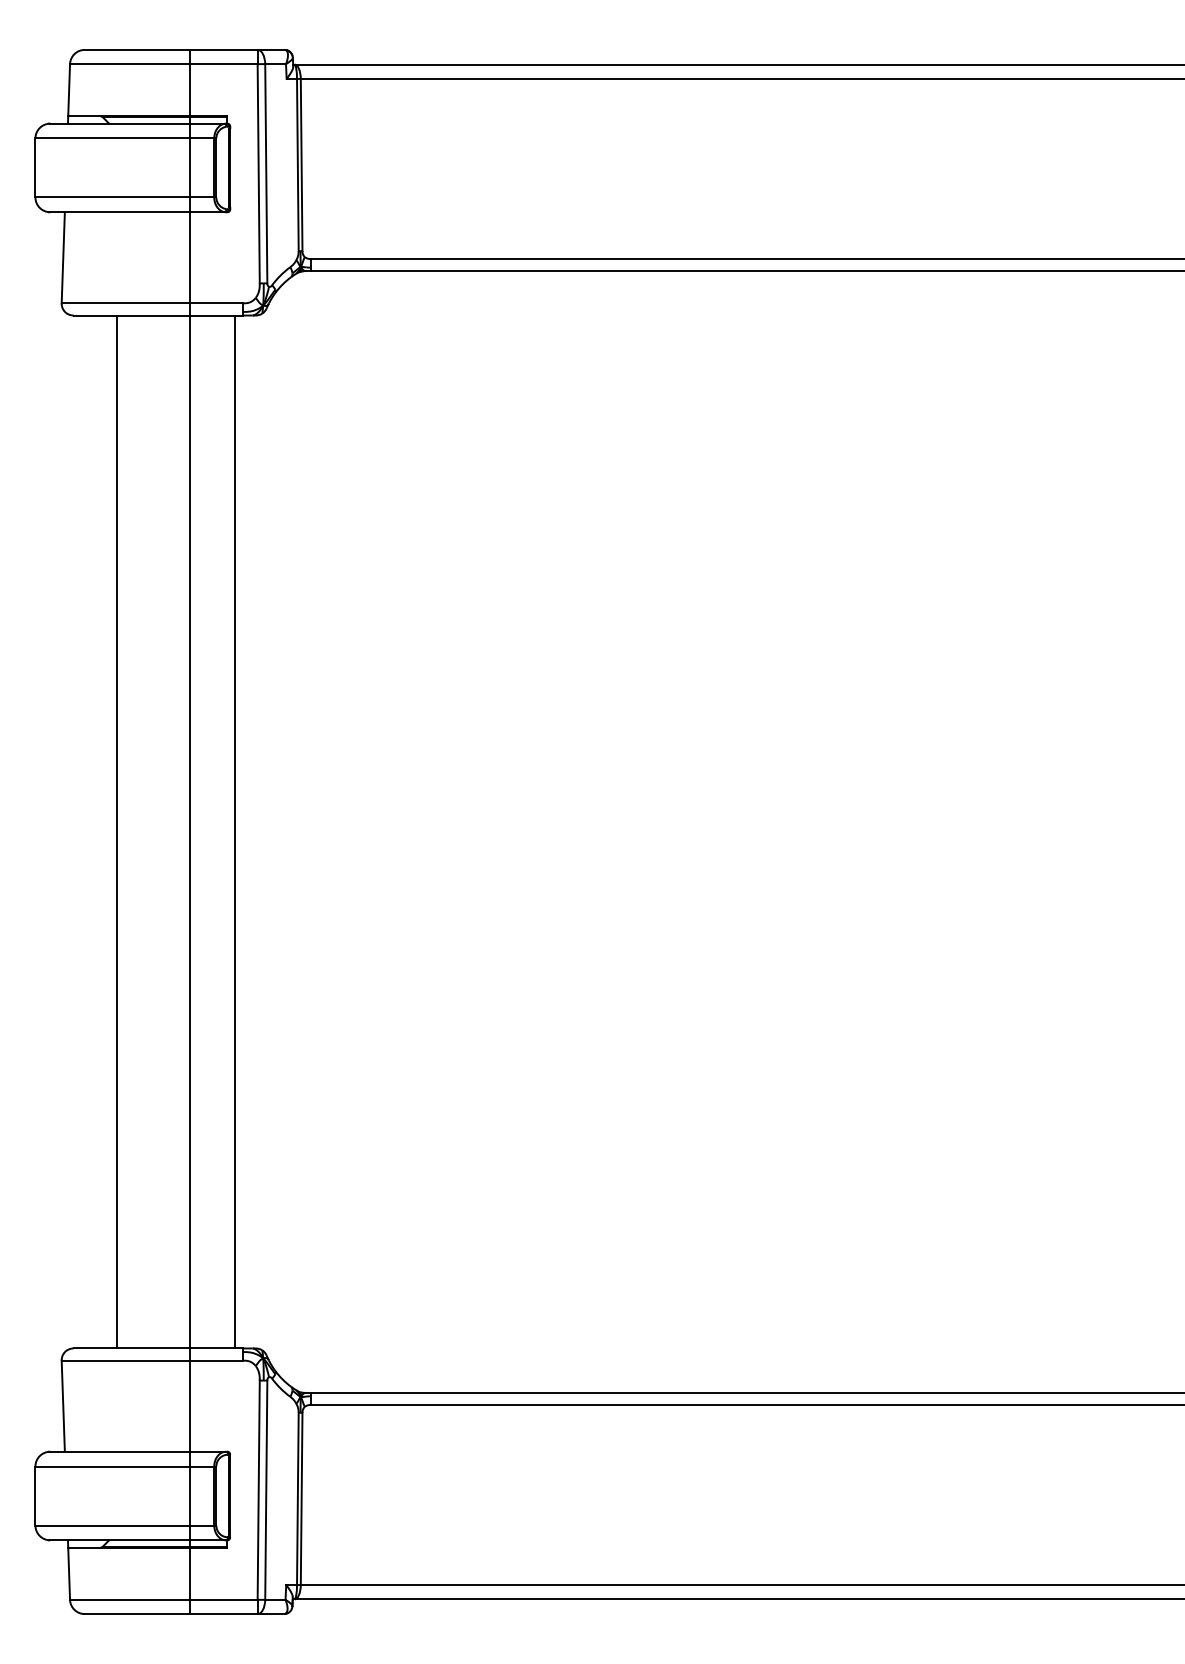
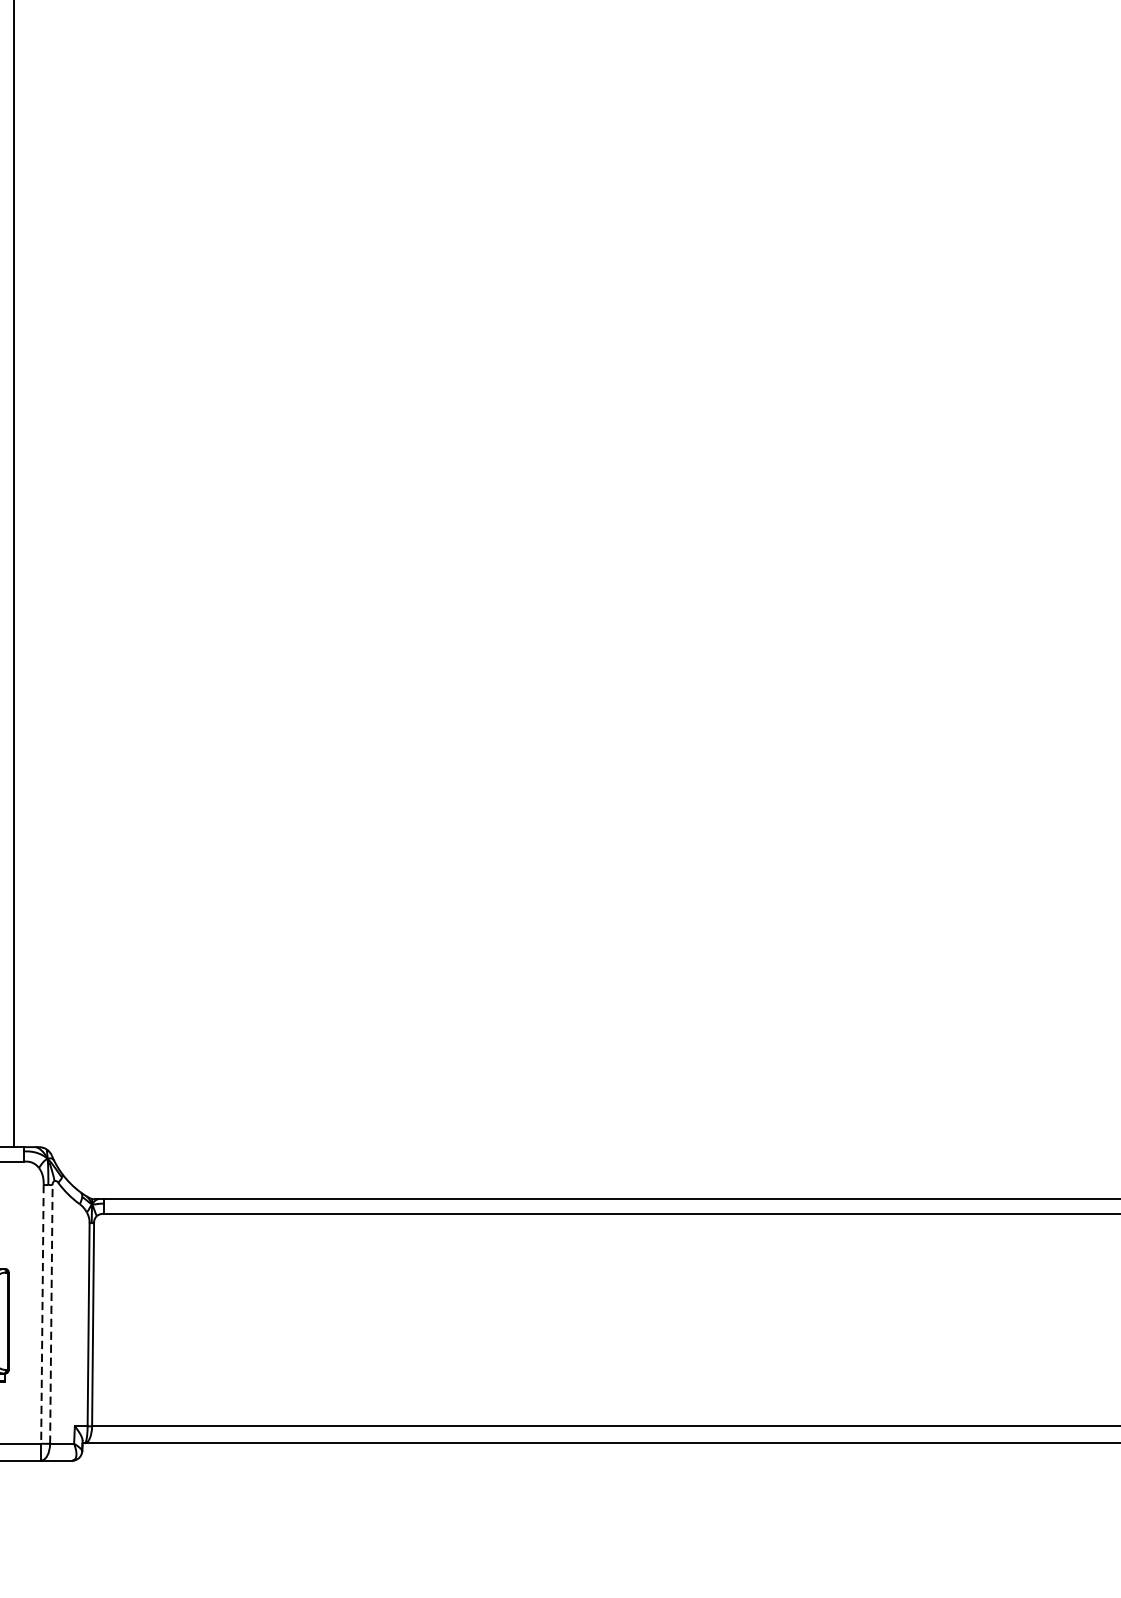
line: (258, 1490) -> (42, 1314), solid -> dashed
line: (266, 1490) -> (51, 1314), solid -> dashed

